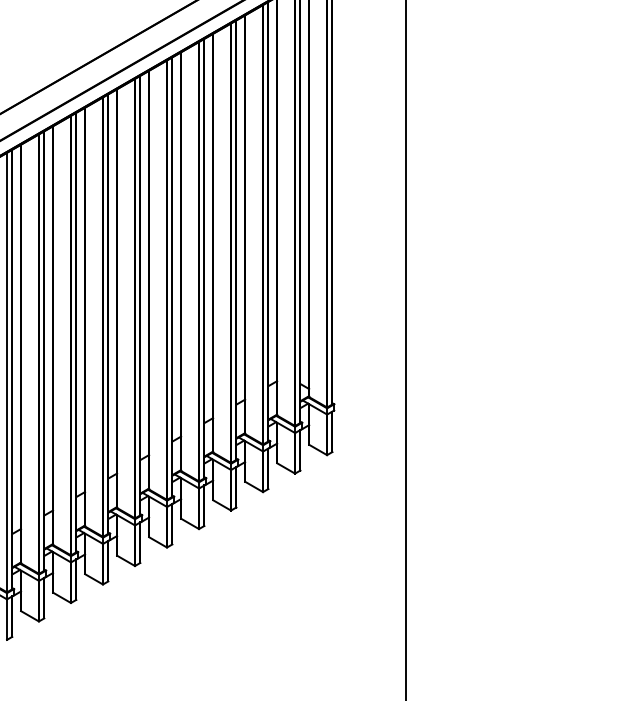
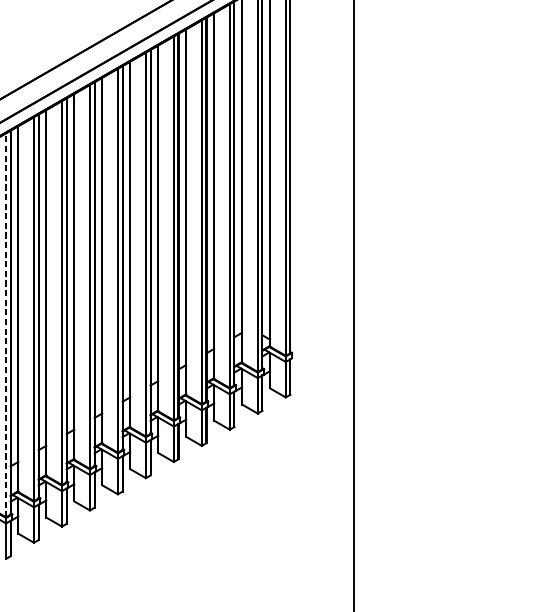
line: (7, 372) -> (6, 325), solid -> dashed

